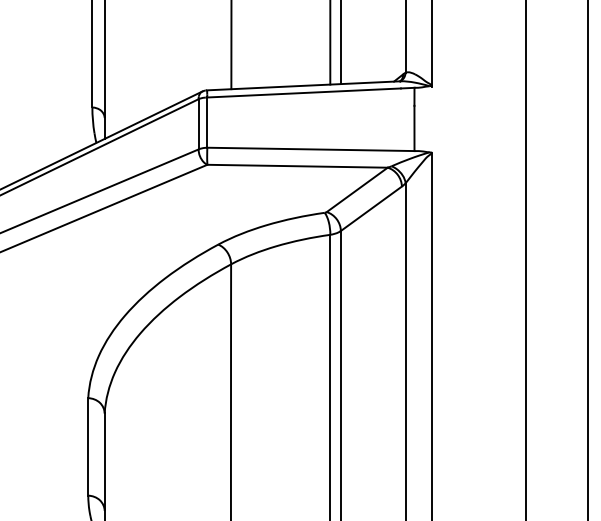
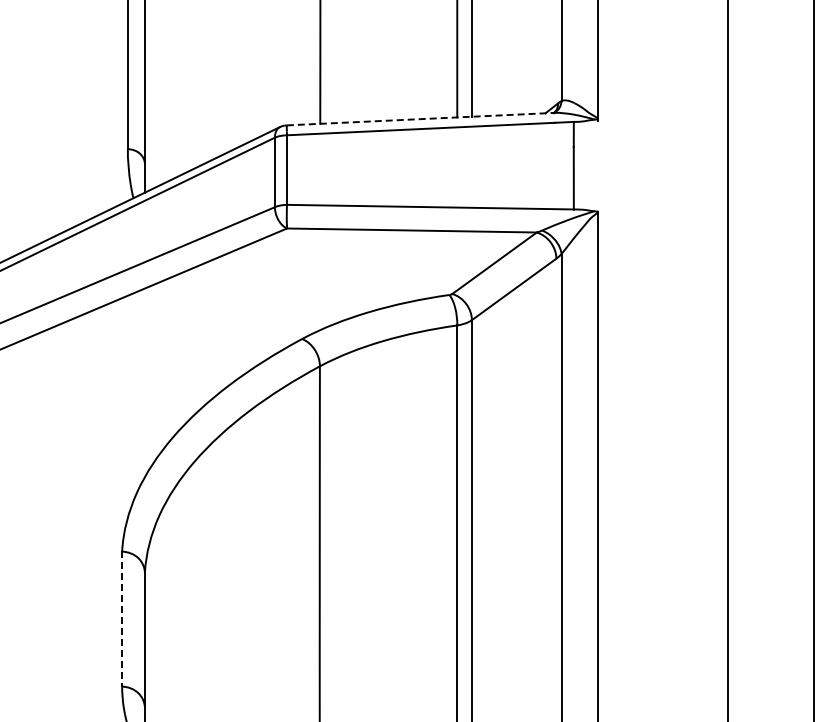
line: (303, 86) -> (420, 119), solid -> dashed
line: (88, 447) -> (122, 619), solid -> dashed

